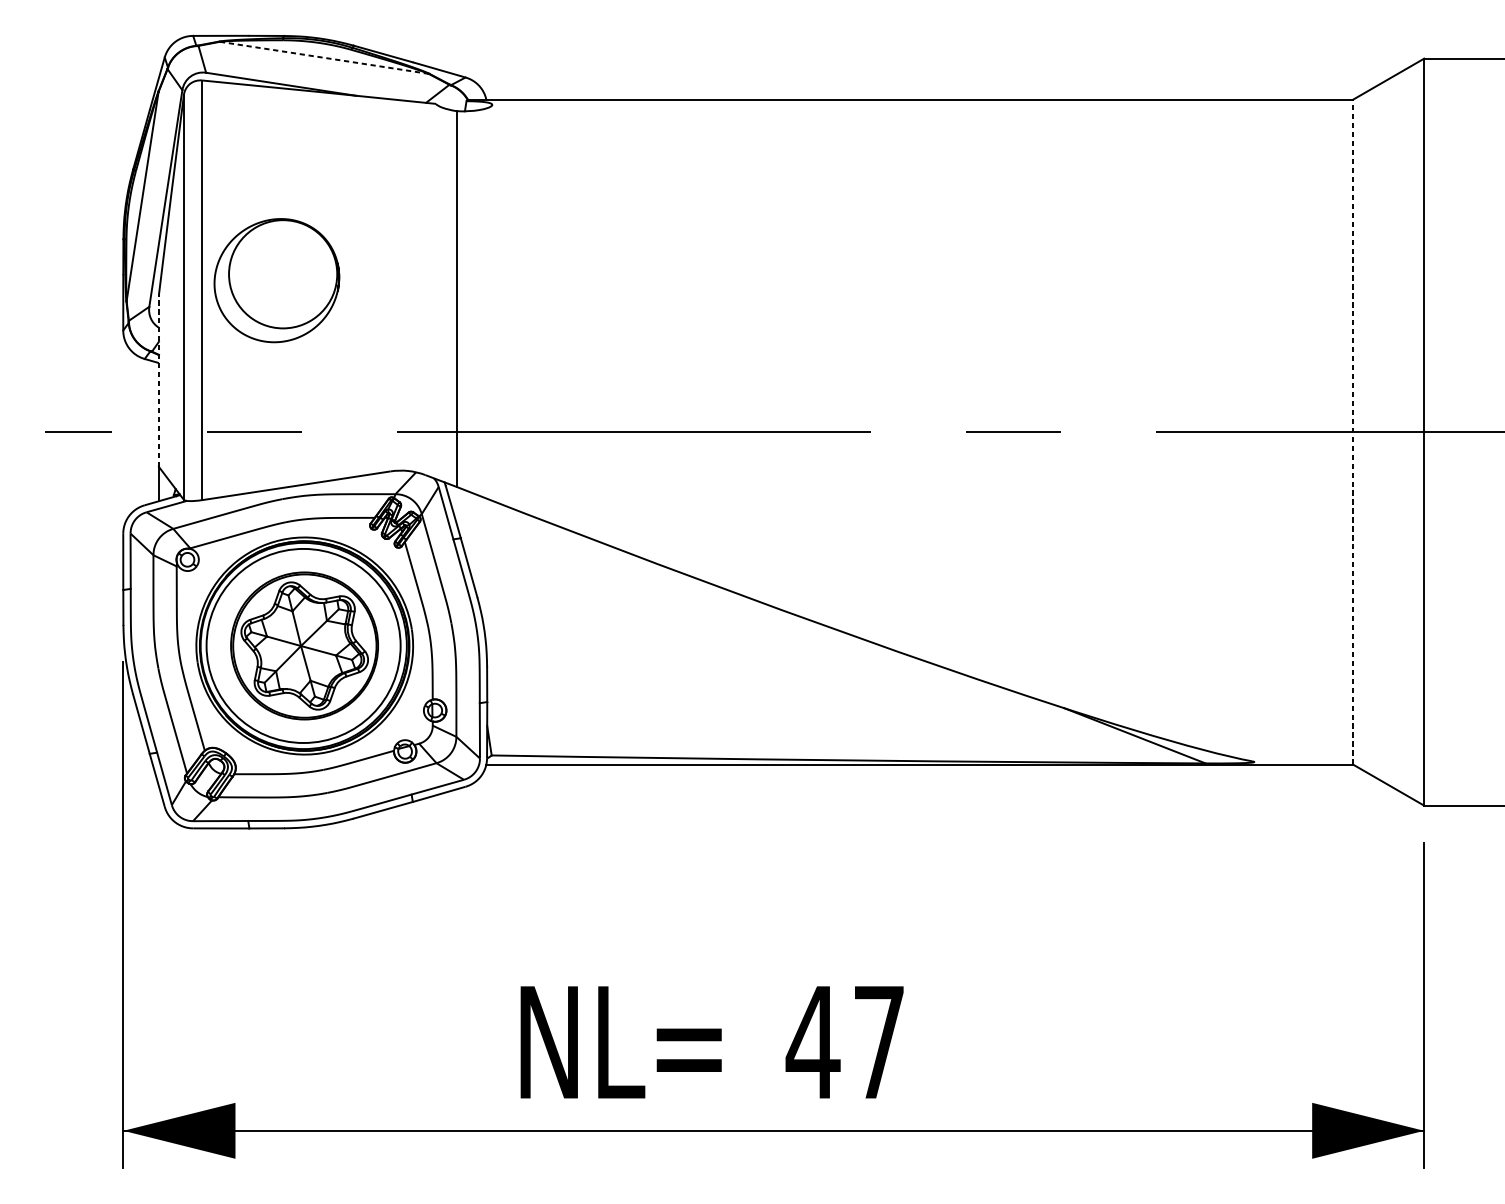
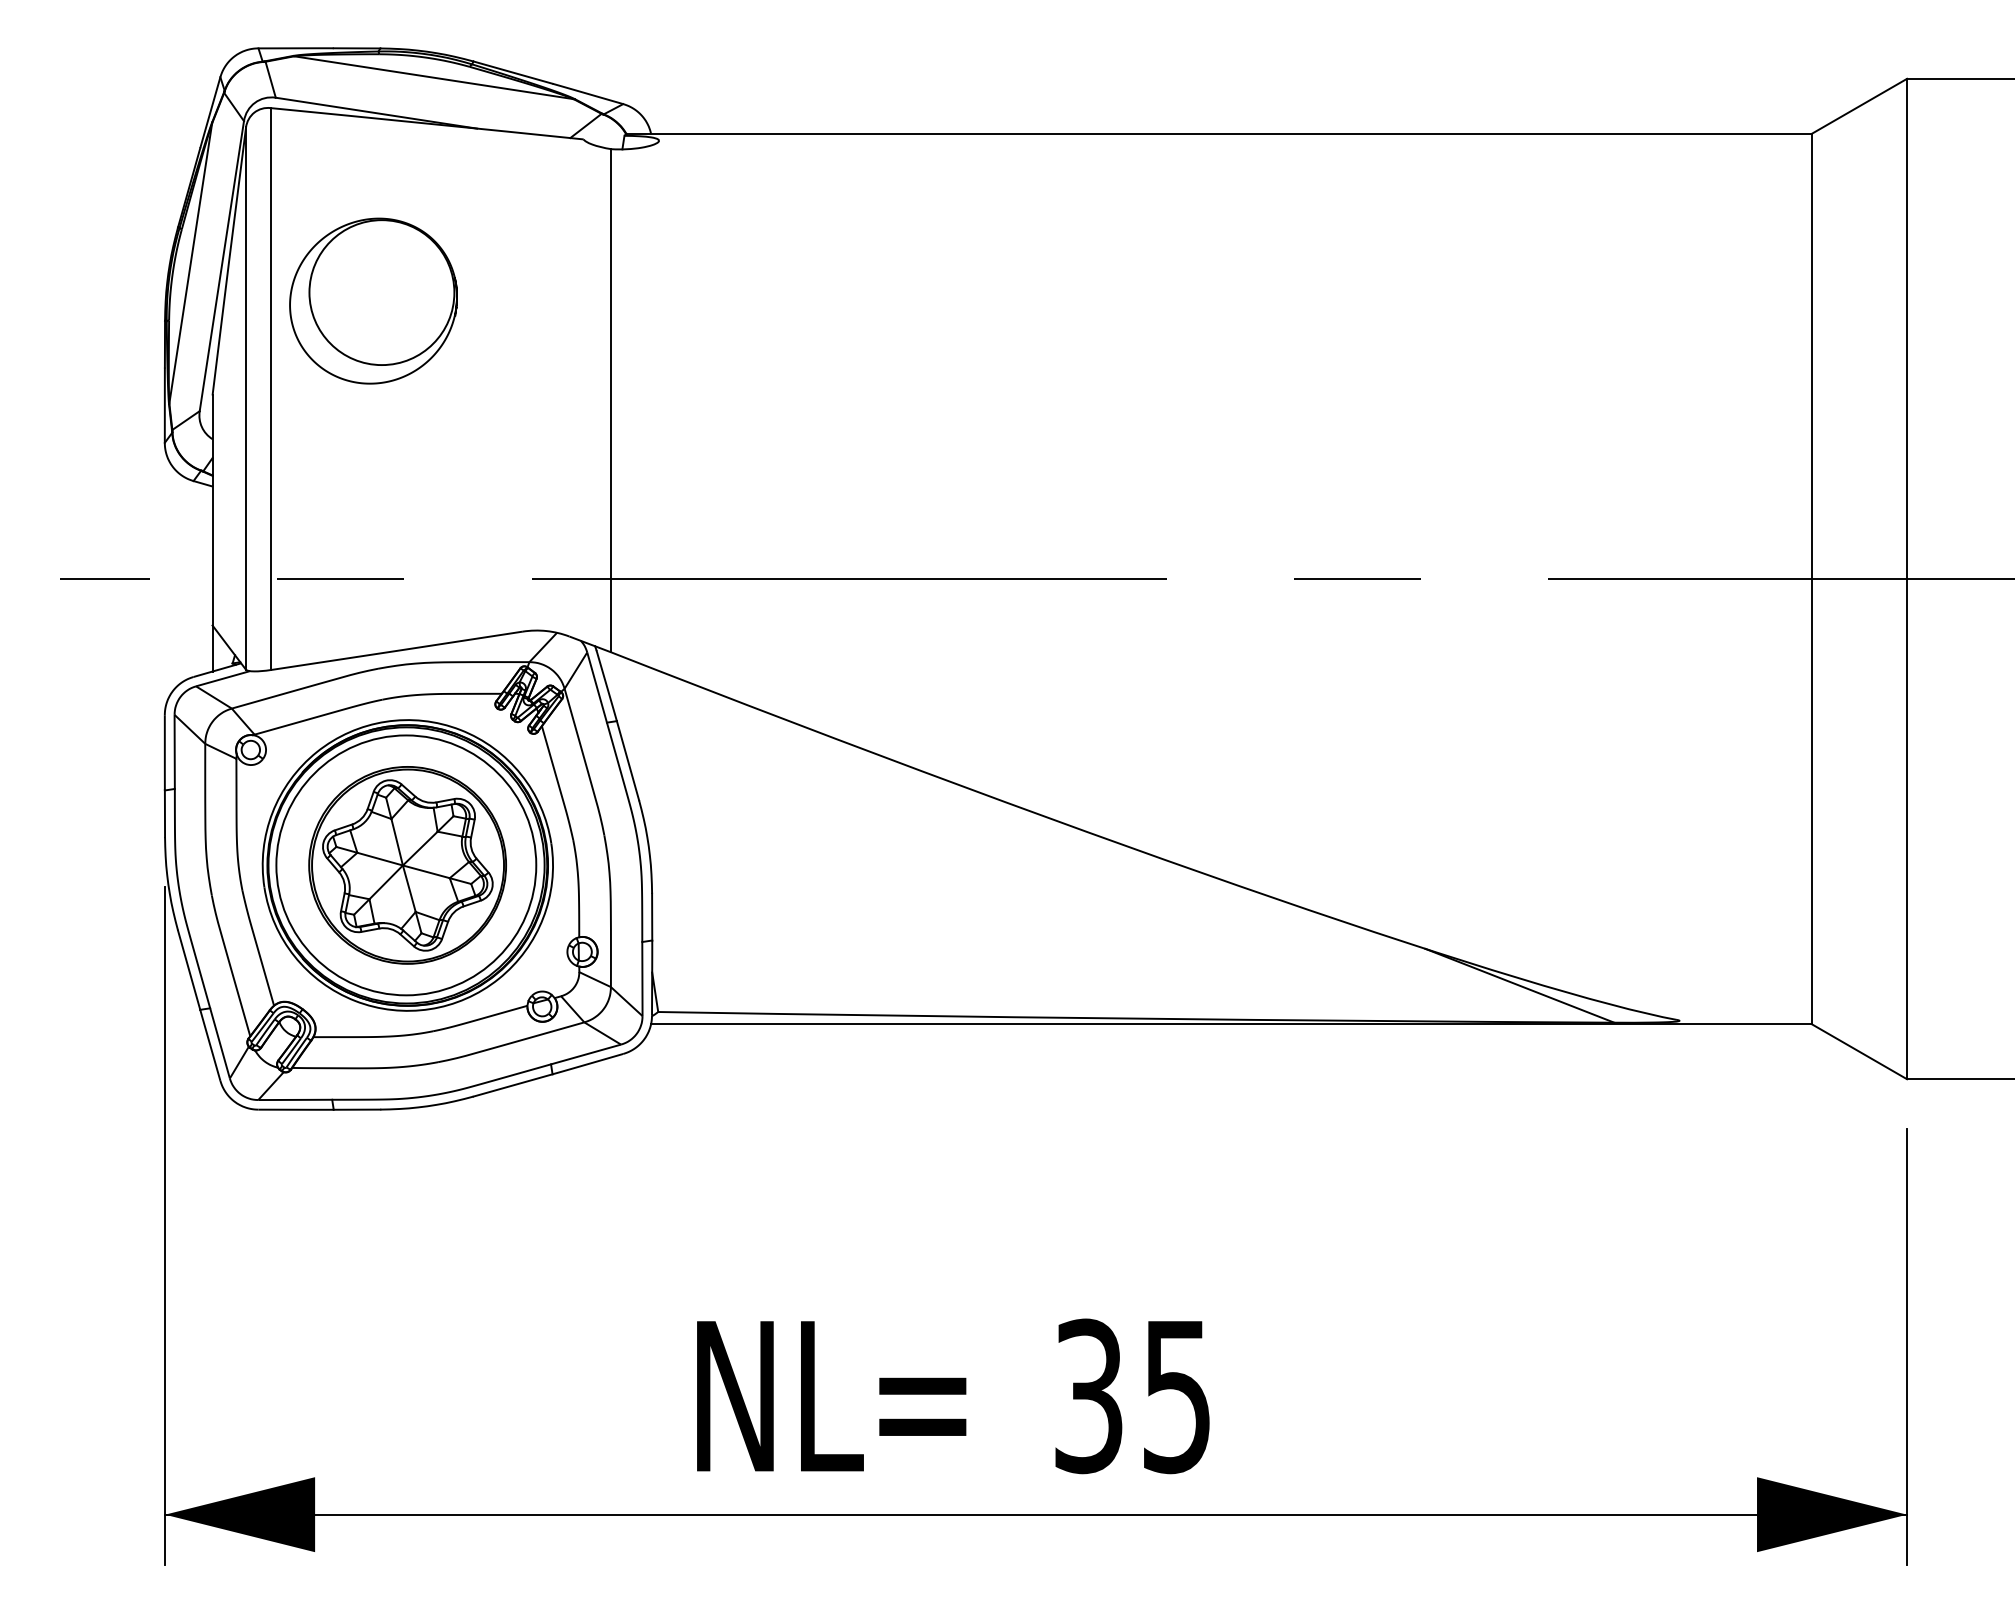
line: (324, 57) -> (434, 77), dashed -> solid
part: (276, 280) -> (373, 300), moved
line: (158, 380) -> (212, 510), dashed -> solid
line: (1352, 431) -> (1811, 578), dashed -> solid
text: (844, 1042) -> (1130, 1396), 47 -> 35

